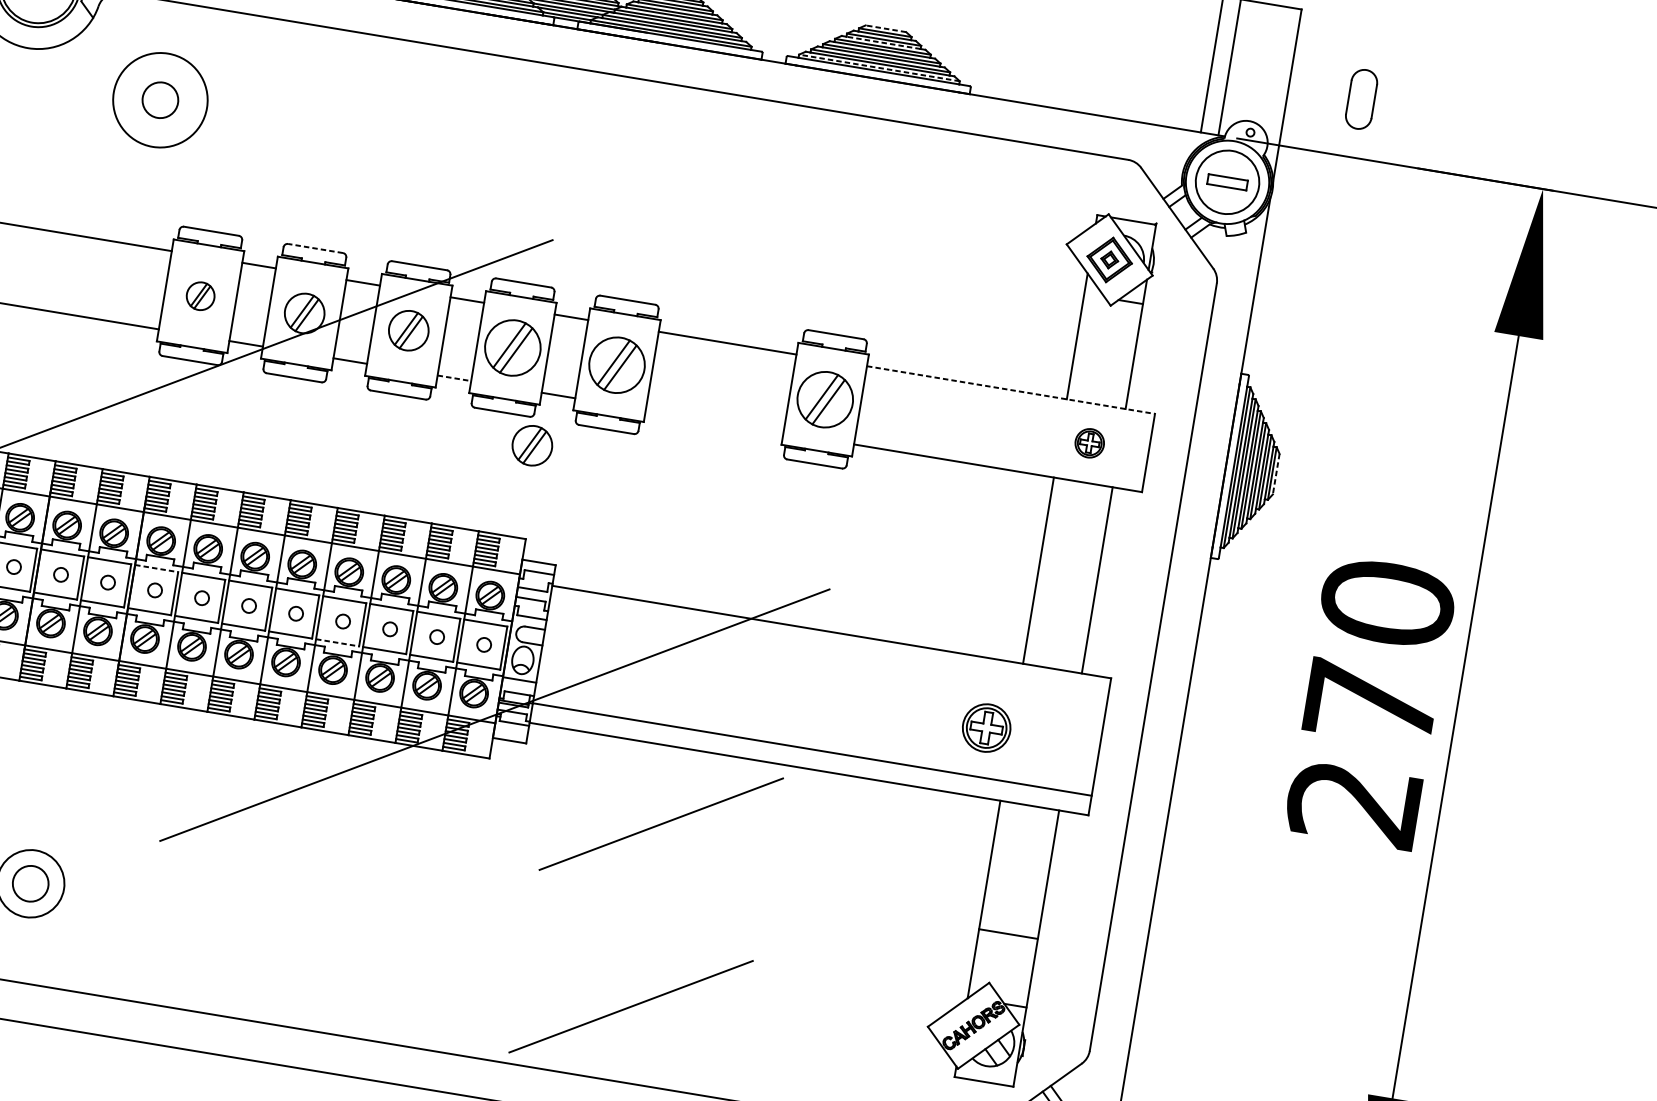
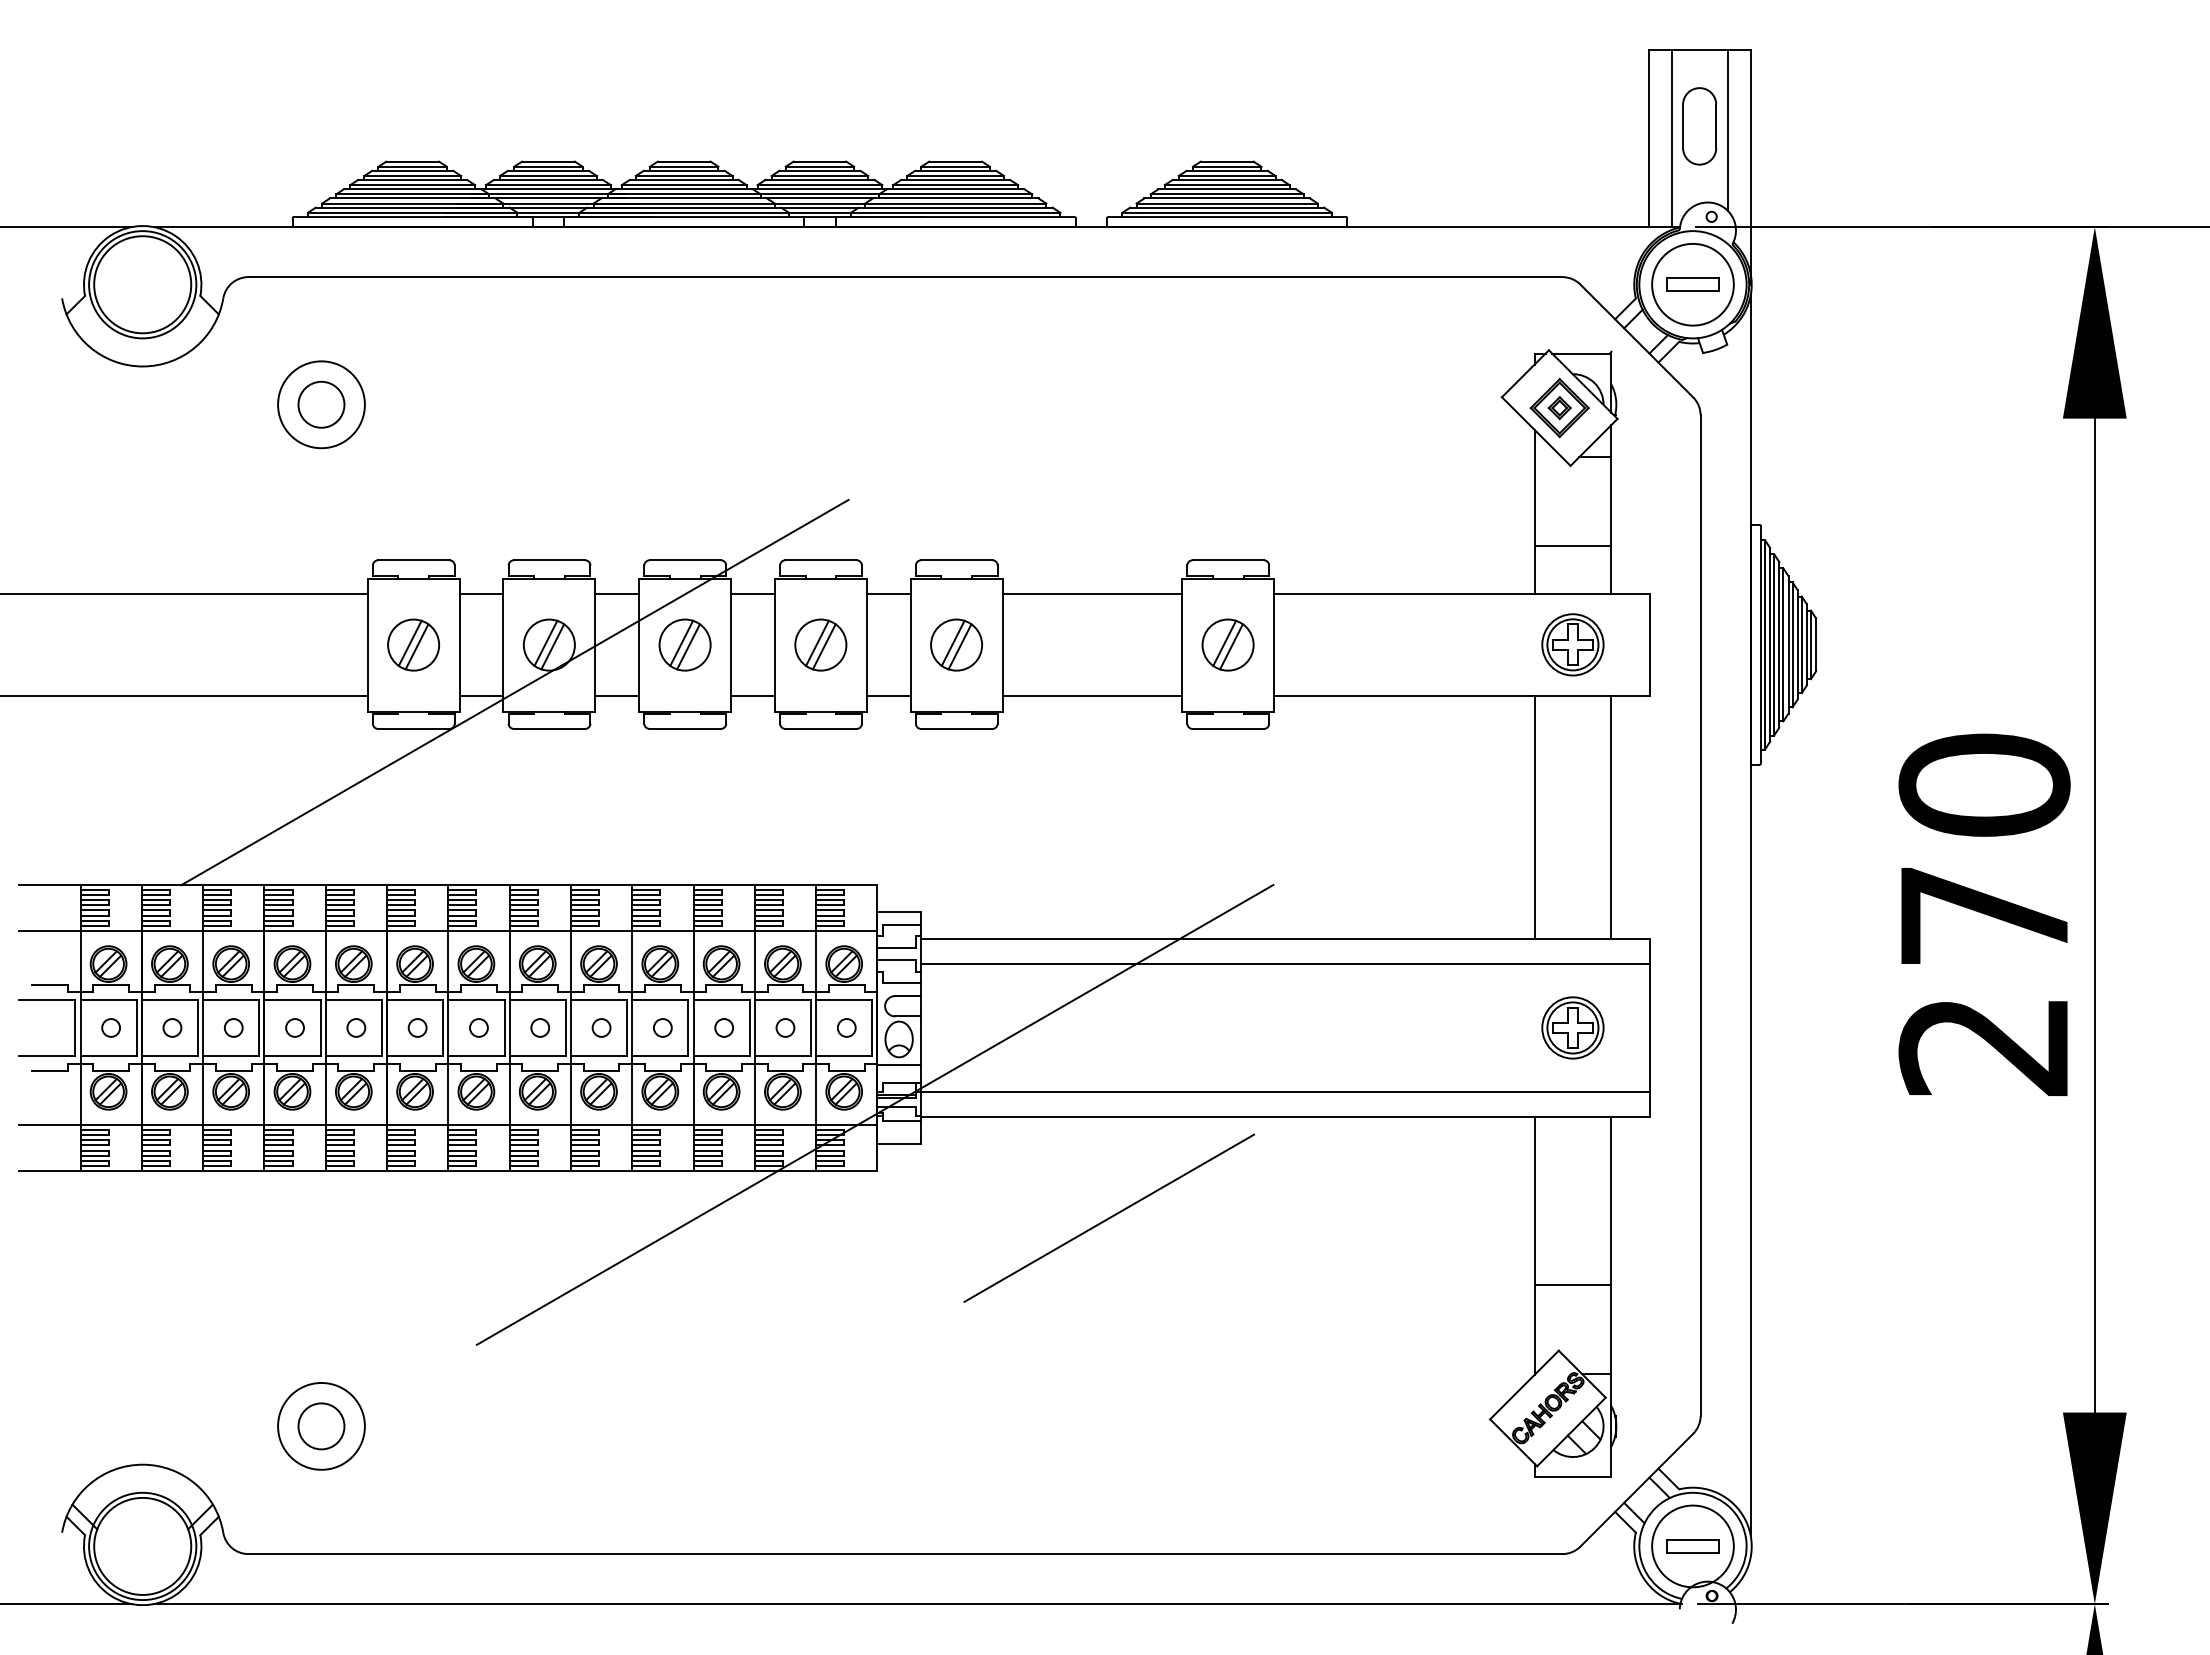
line: (885, 28) -> (1226, 161), dashed -> solid
line: (883, 43) -> (1226, 180), dashed -> solid
line: (879, 67) -> (1227, 212), dashed -> solid
line: (1273, 67) -> (1727, 129), added
part: (1361, 99) -> (1699, 126), moved
circle: (160, 100) -> (321, 404), size x0.71
line: (315, 248) -> (549, 560), dashed -> solid
part: (200, 295) -> (413, 644), size x1.43
part: (512, 347) -> (820, 644), size x0.71
part: (617, 364) -> (956, 644), size x0.71
line: (1101, 367) -> (1572, 546), added
line: (454, 377) -> (752, 695), dashed -> solid
line: (1010, 389) -> (1461, 593), dashed -> solid
part: (824, 399) -> (1227, 644), size x0.71
line: (714, 421) -> (1092, 695), added
part: (1089, 442) -> (1572, 644), size x1.67
part: (531, 445) -> (865, 764), removed
line: (1276, 474) -> (1816, 645), dashed -> solid
line: (157, 568) -> (415, 999), dashed -> solid
line: (337, 643) -> (660, 1056), dashed -> solid
line: (827, 651) -> (1284, 964), added
part: (986, 727) -> (1572, 1027), moved
line: (631, 1006) -> (1109, 1455), removed

